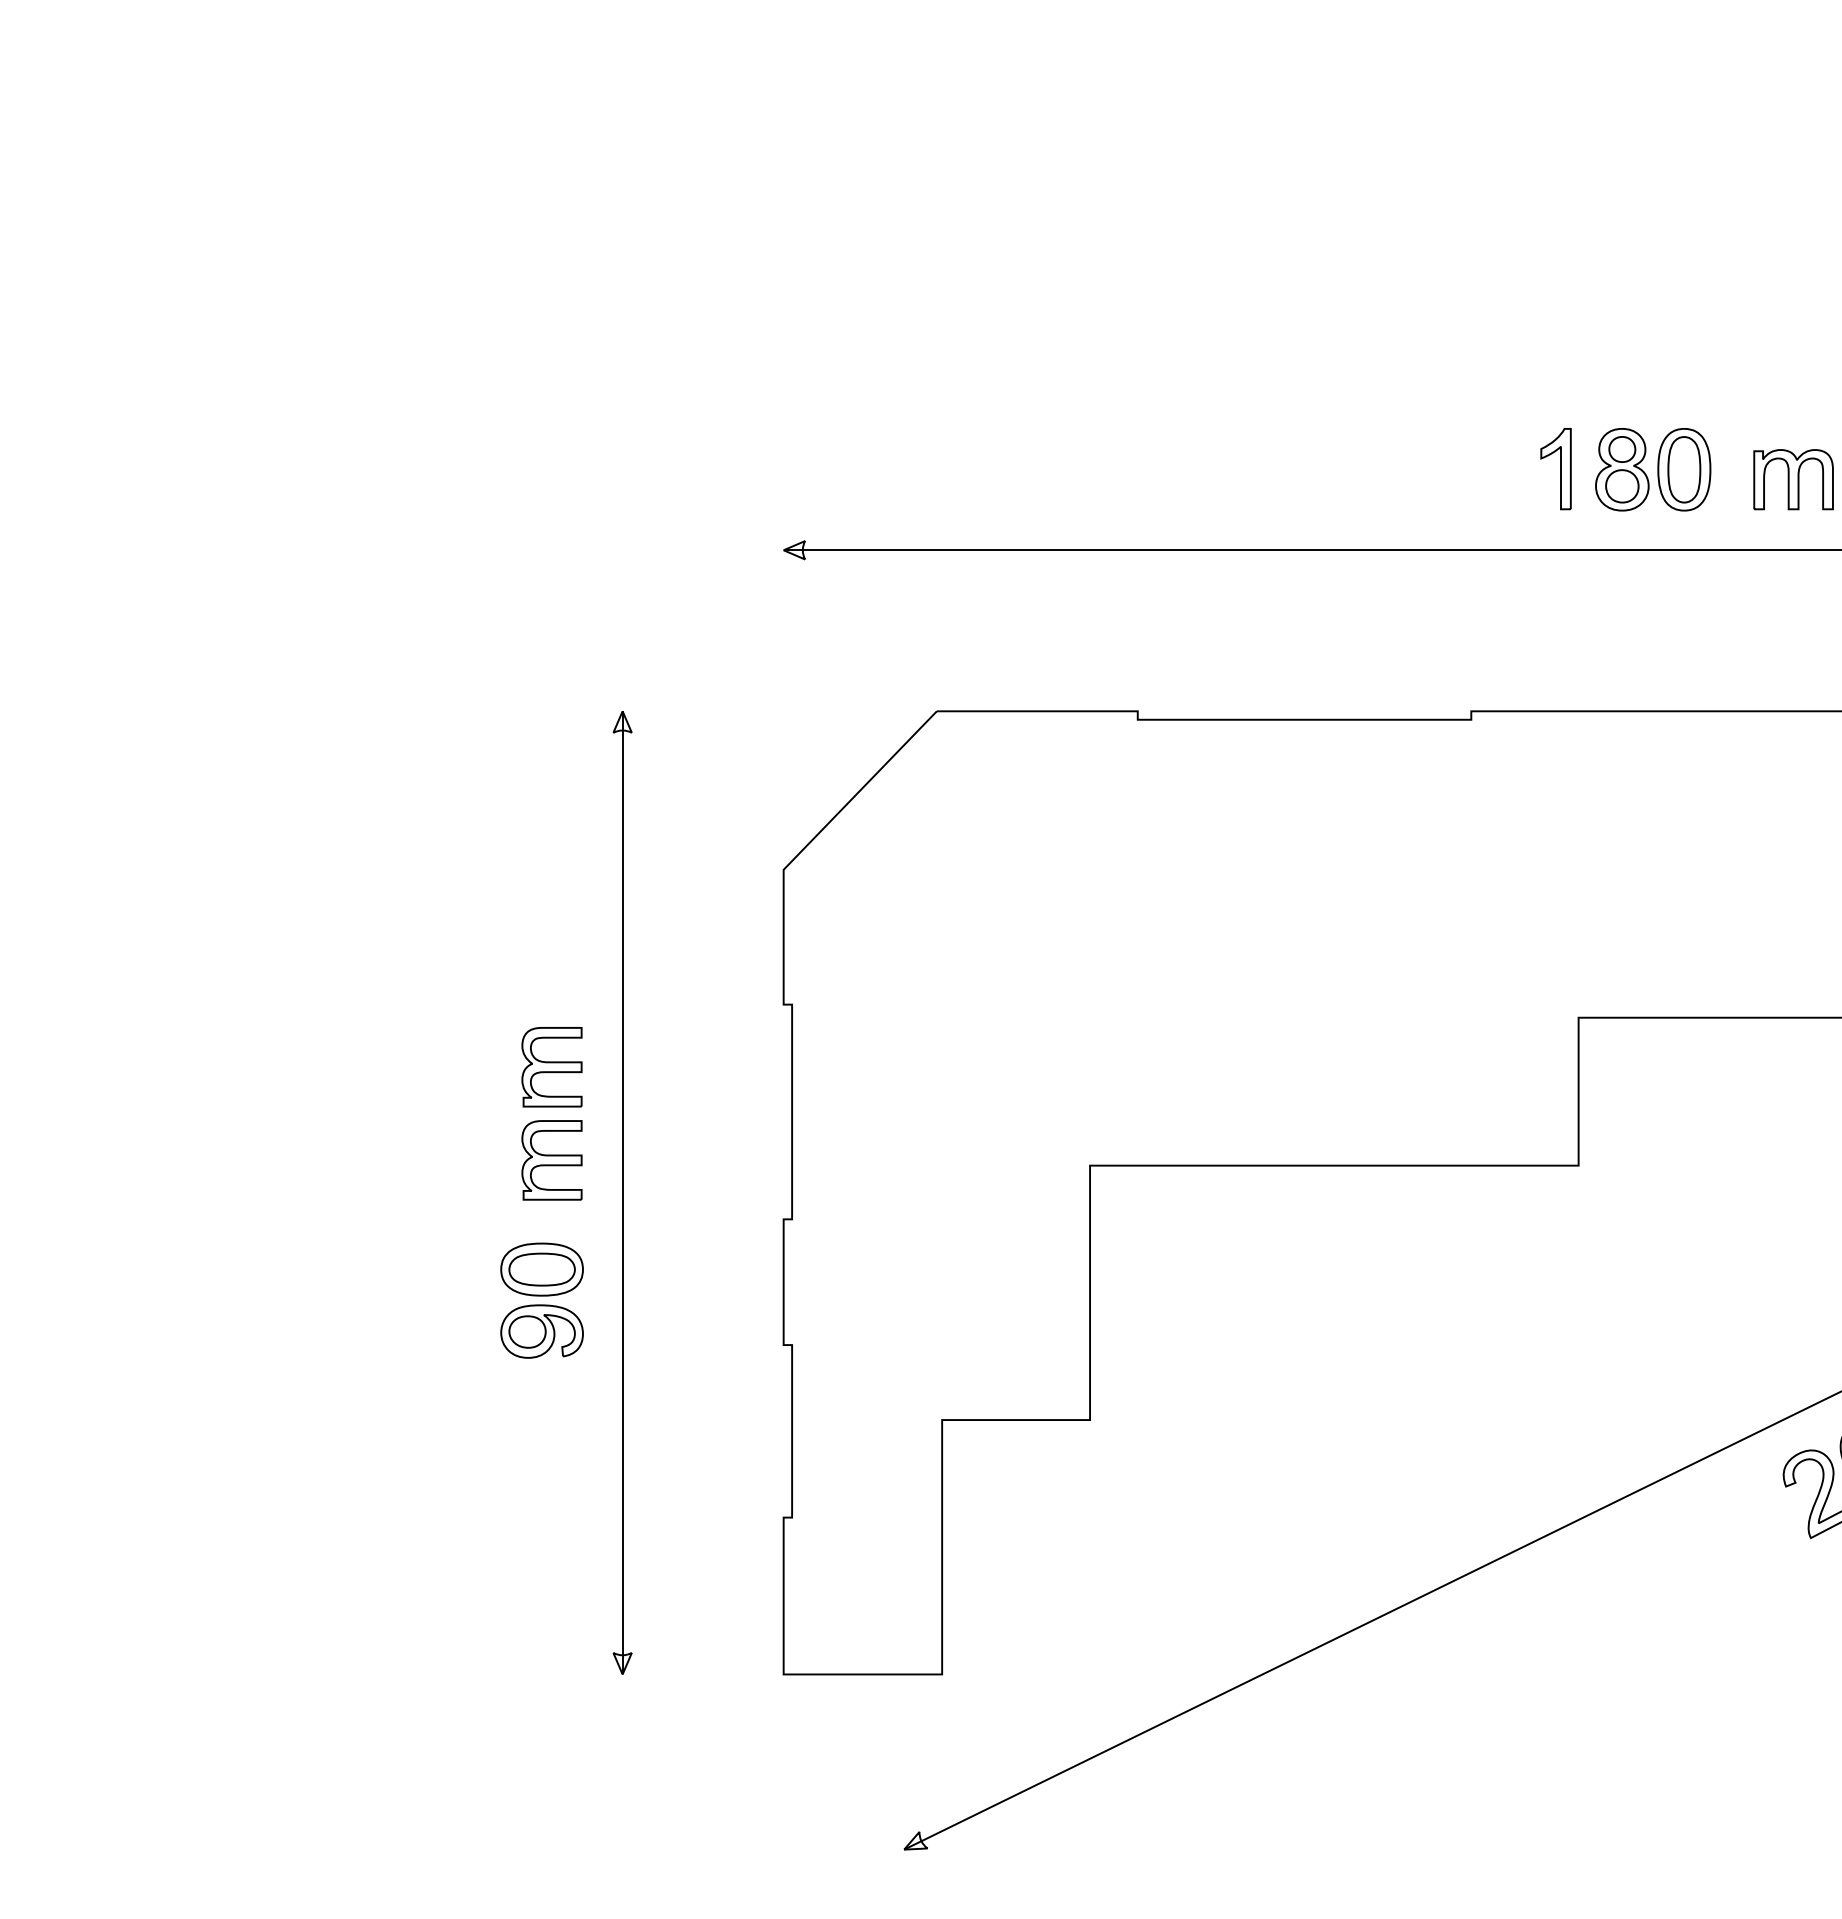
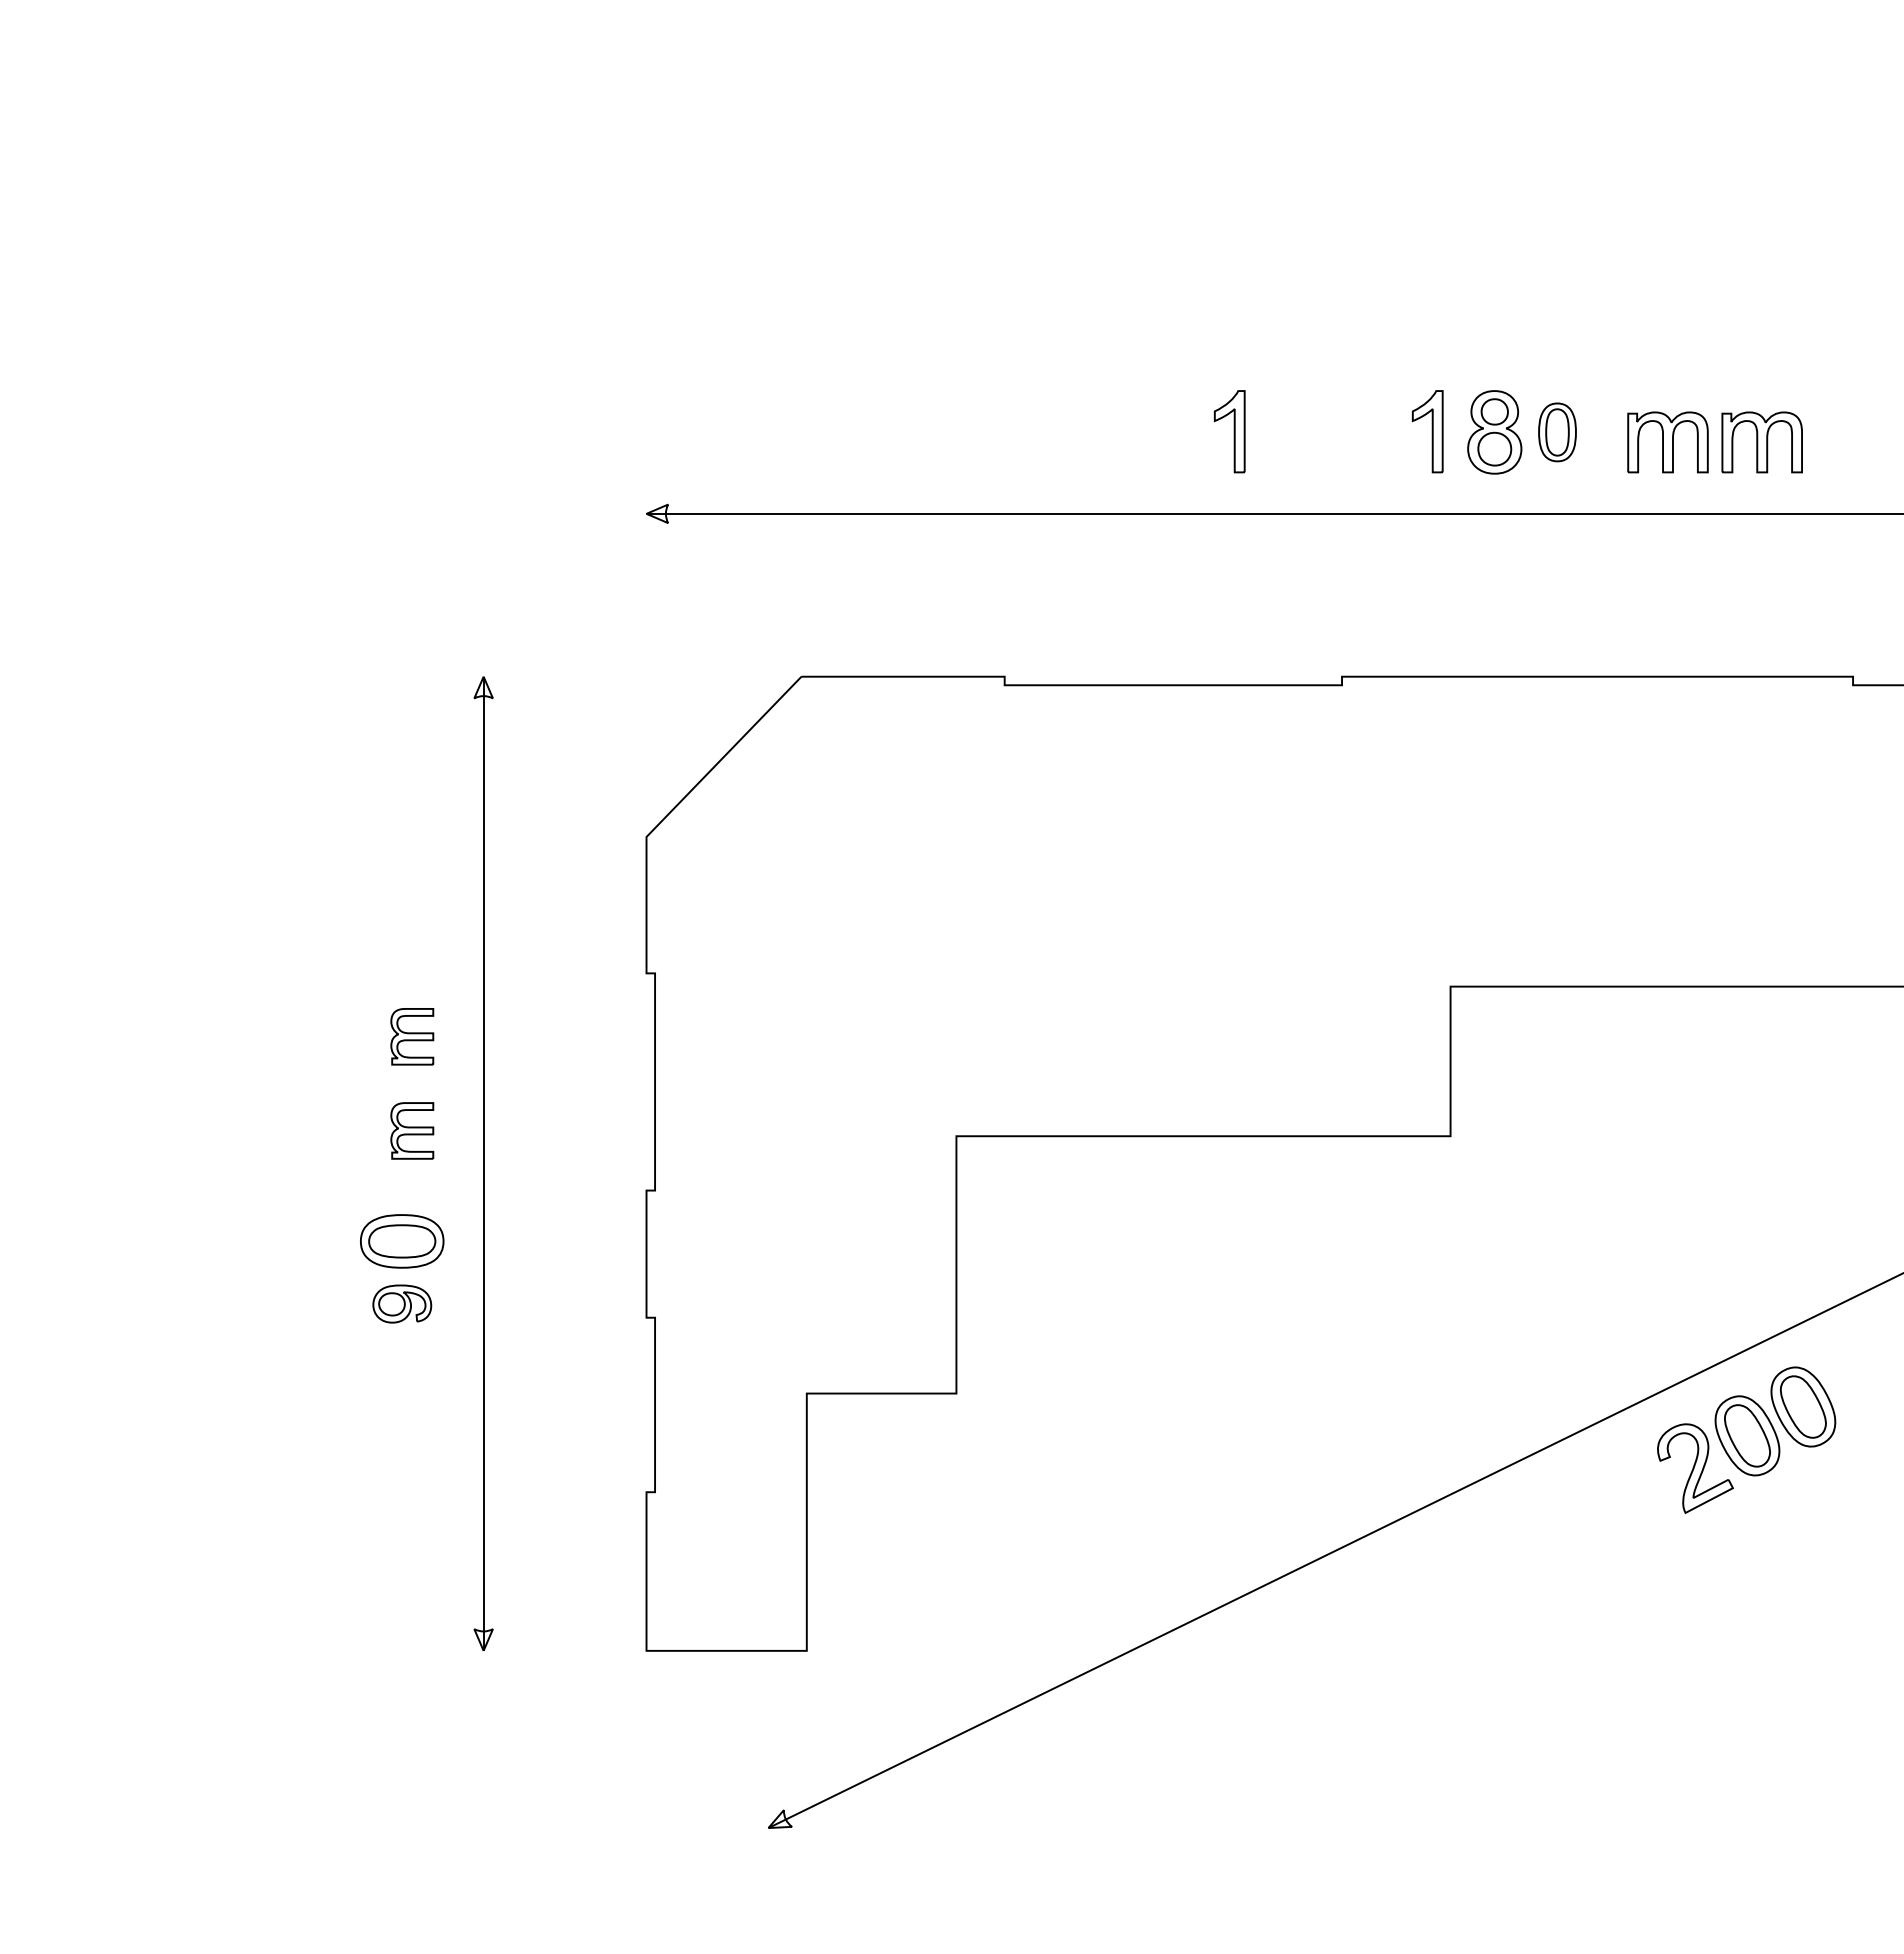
part: (1360, 468) -> (1229, 431), added
part: (1684, 469) -> (1557, 432), size x0.7
part: (552, 1067) -> (412, 1036), size x0.7
part: (552, 1159) -> (412, 1130), size x0.7
part: (542, 1331) -> (402, 1303), size x0.7

